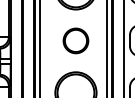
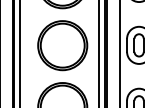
part: (75, 40) -> (62, 45), size x1.67

